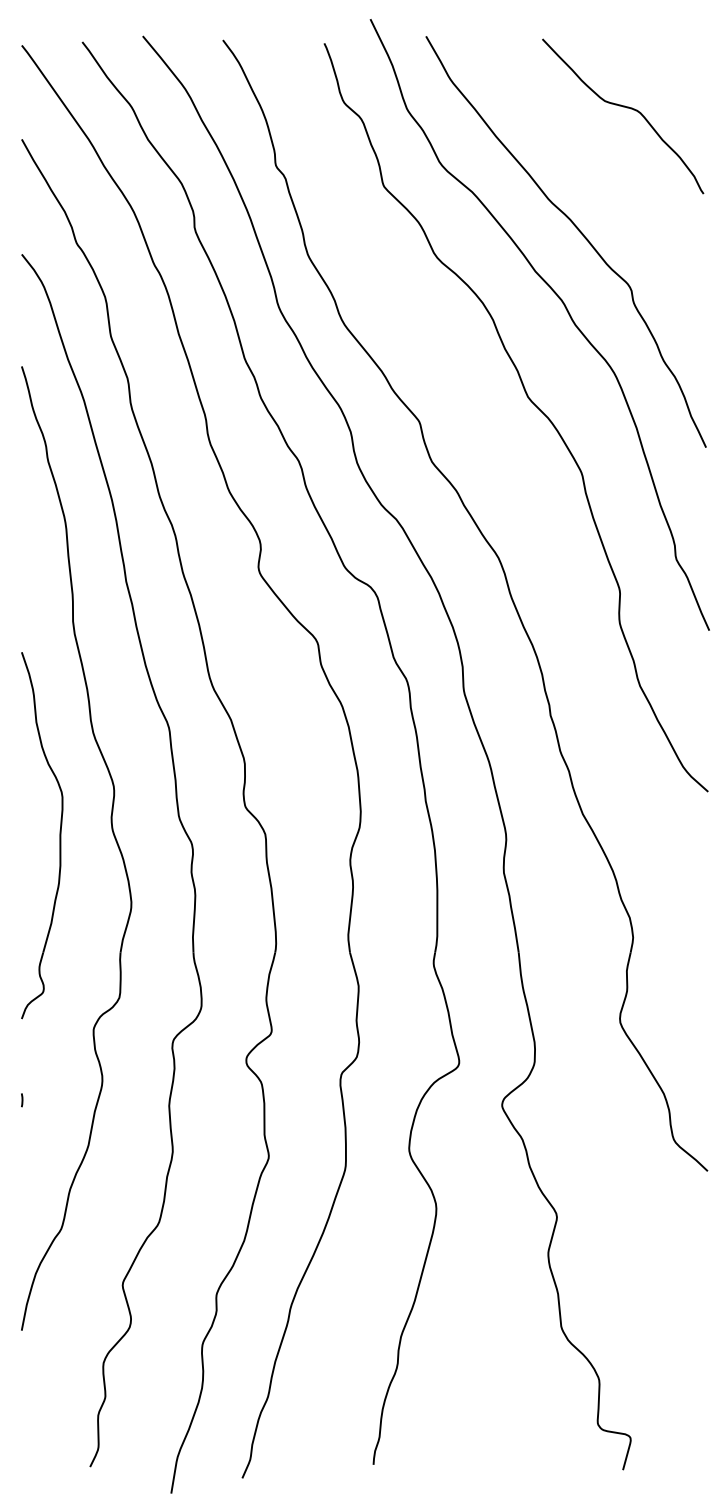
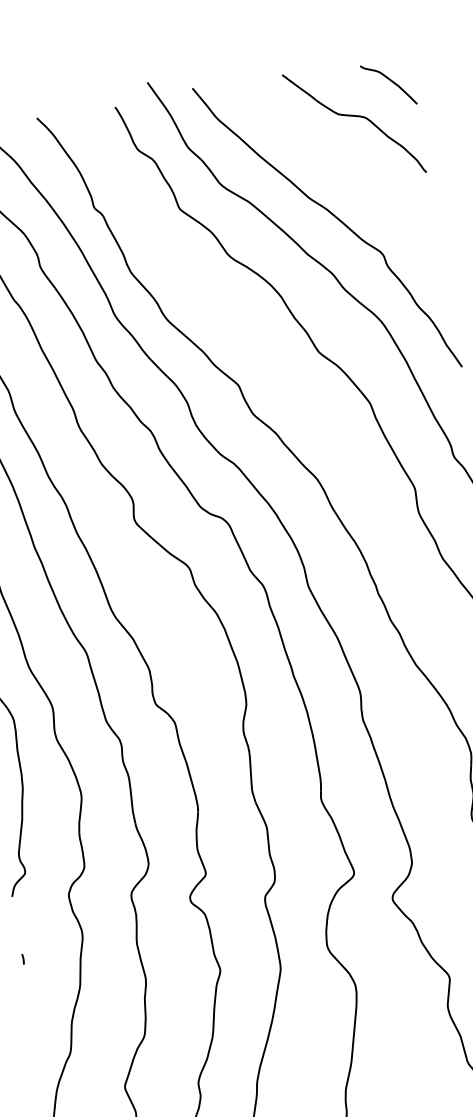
curve: (679, 72) -> (391, 82), added

